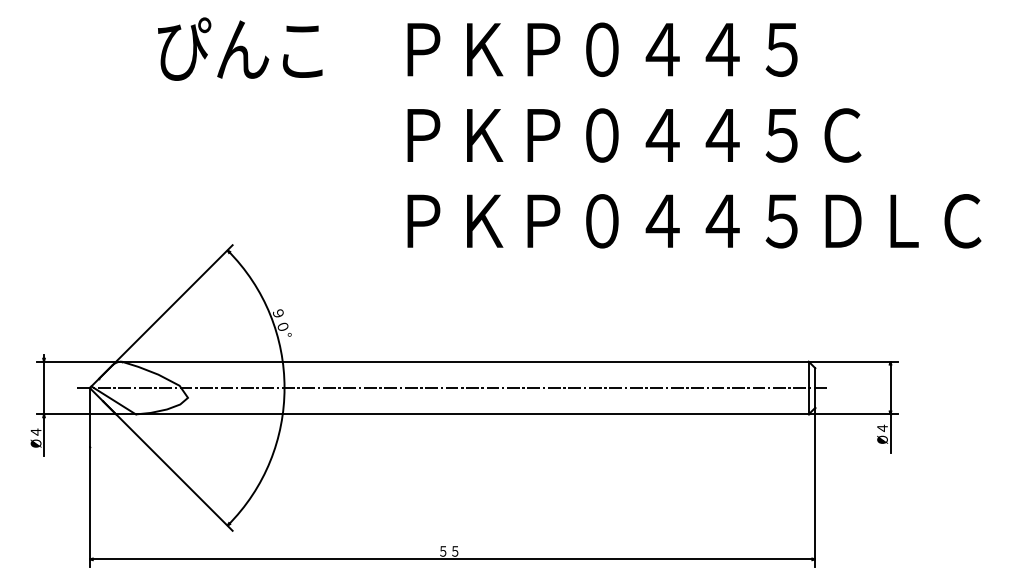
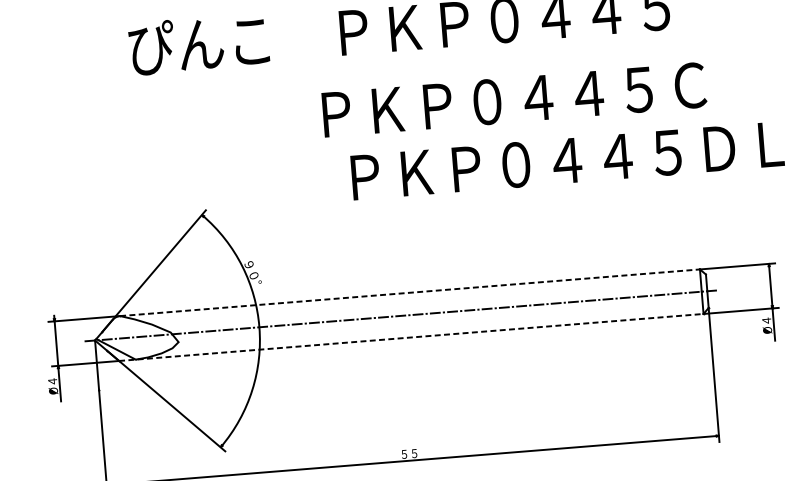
text: (634, 135) -> (514, 99), moved
line: (465, 361) -> (410, 292), solid -> dashed
line: (462, 414) -> (411, 337), solid -> dashed

